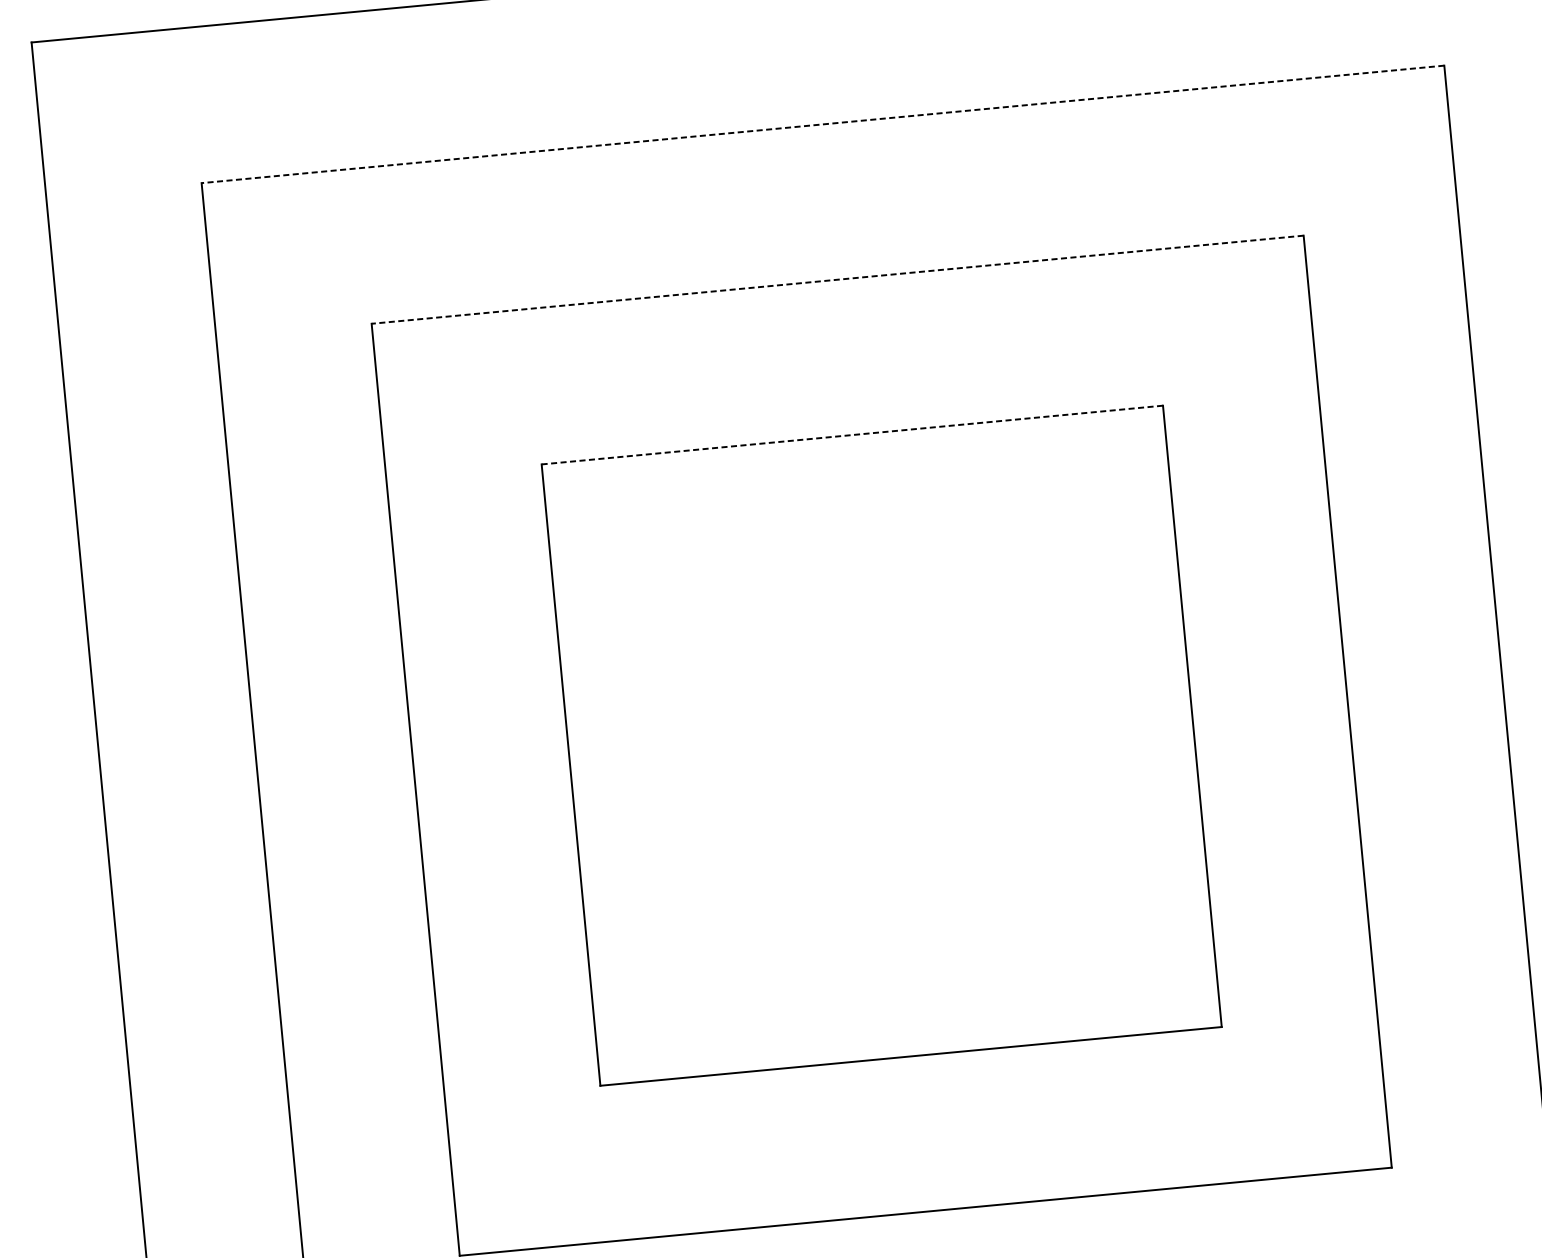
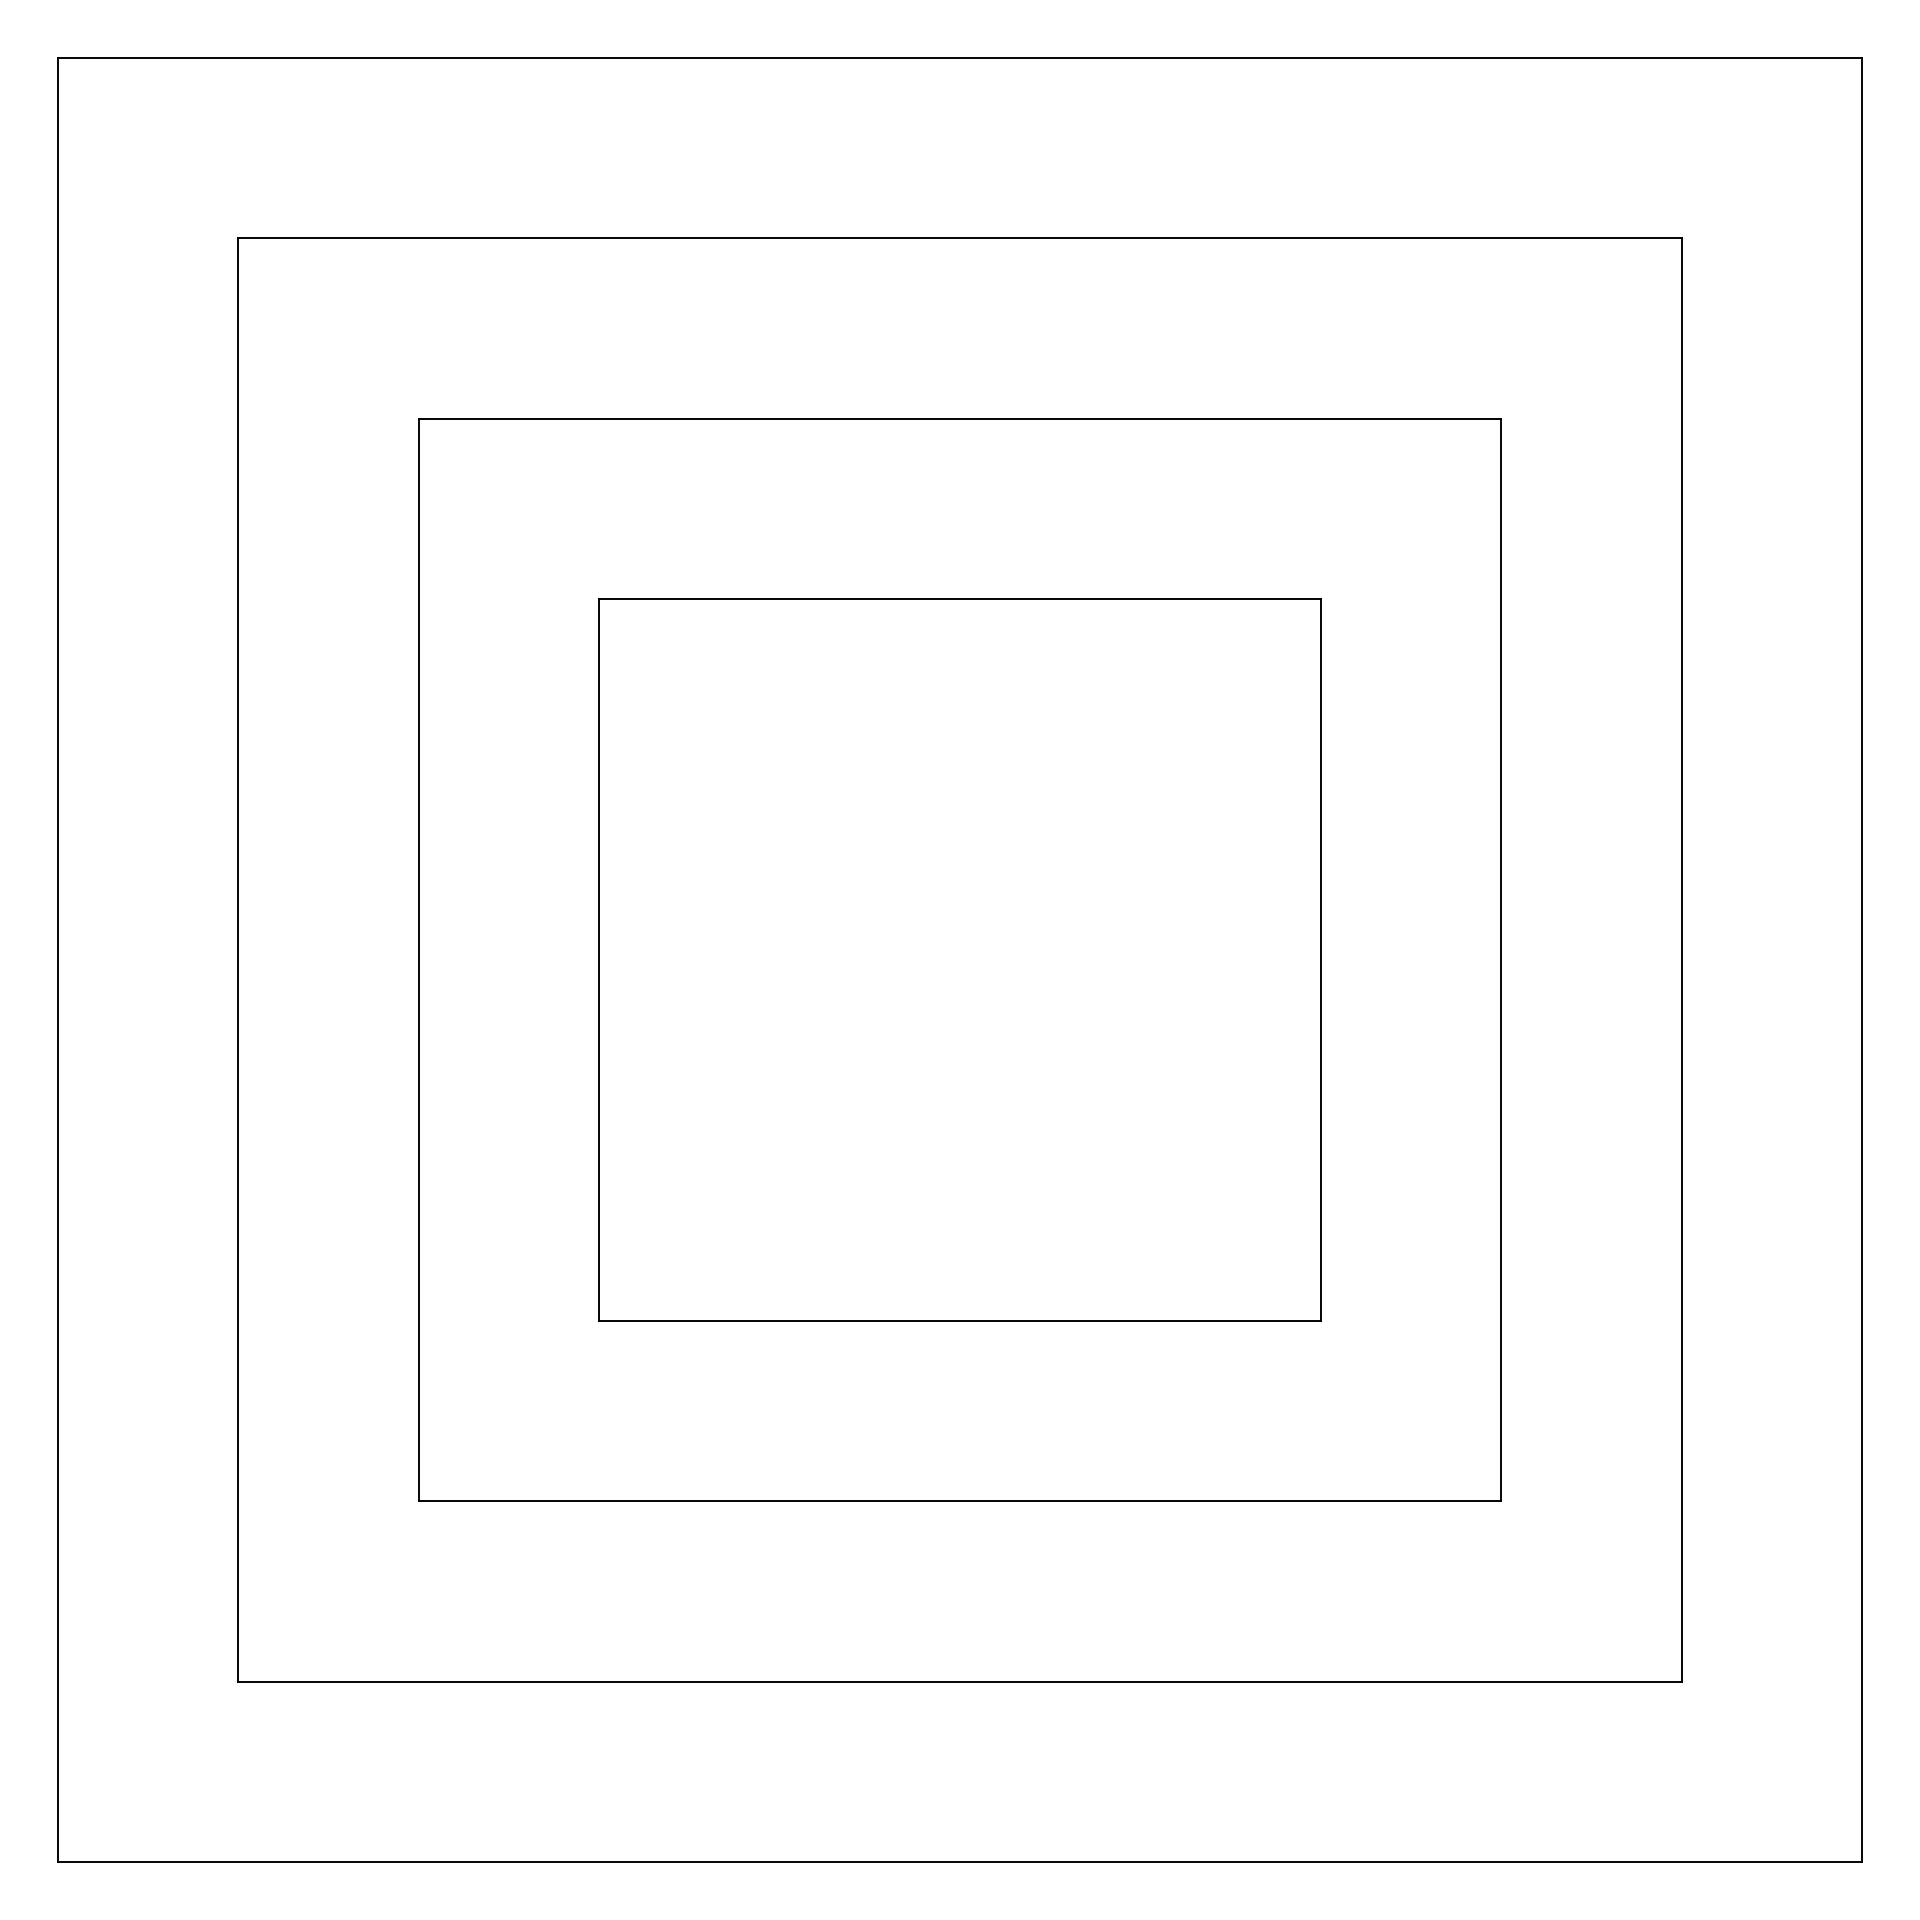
line: (823, 124) -> (960, 238), dashed -> solid
line: (837, 279) -> (959, 418), dashed -> solid
line: (852, 435) -> (960, 599), dashed -> solid

